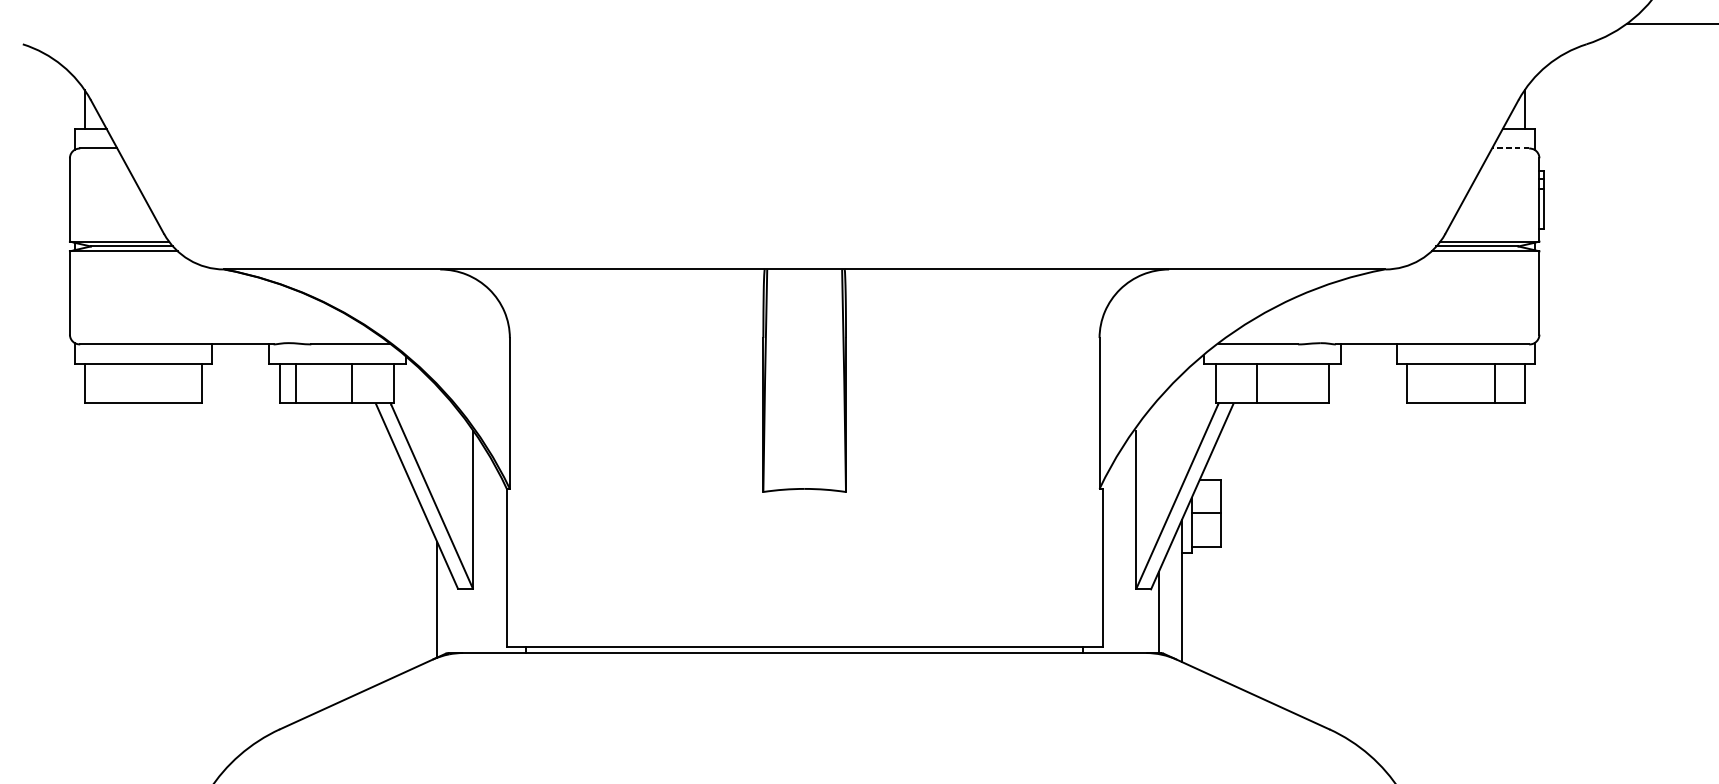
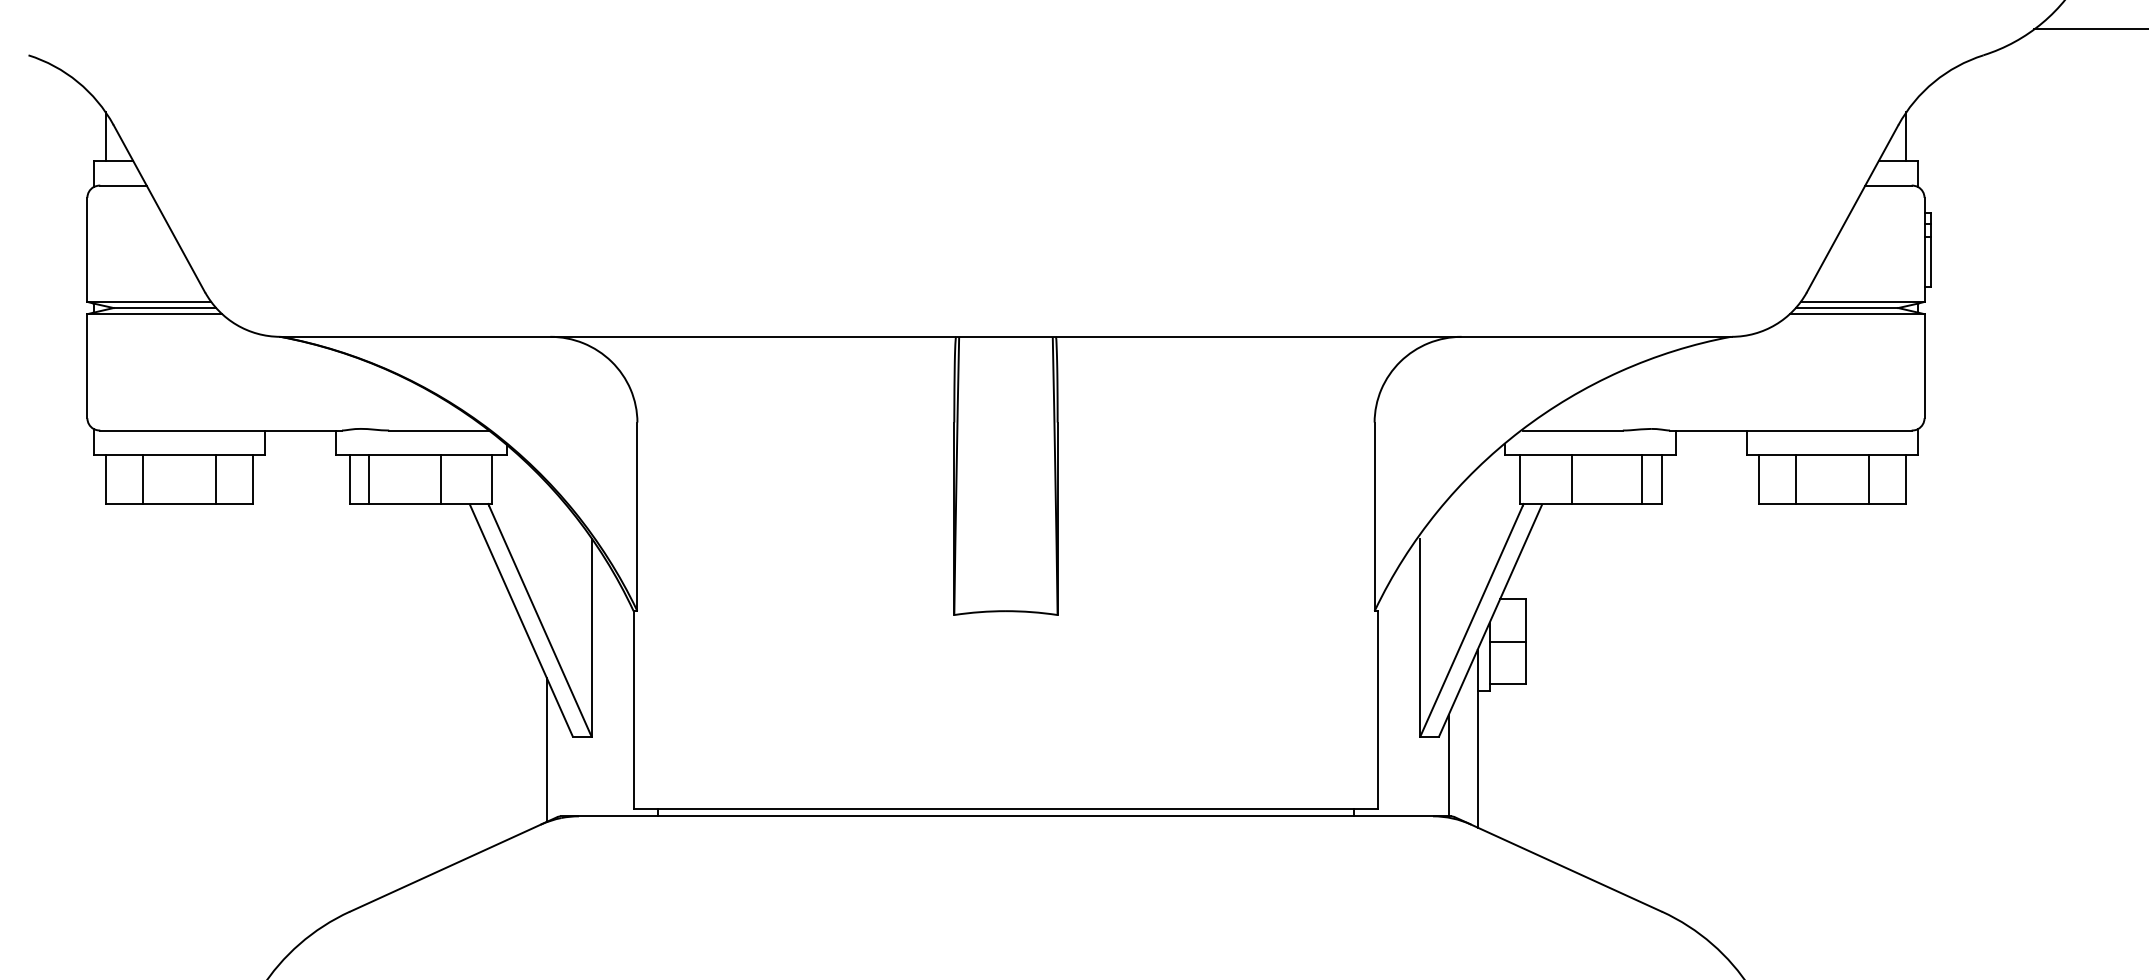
line: (1509, 148) -> (1887, 185), dashed -> solid
line: (113, 383) -> (142, 479), added
line: (173, 383) -> (216, 479), added
line: (1313, 383) -> (1642, 479), added
line: (1436, 383) -> (1795, 479), added

